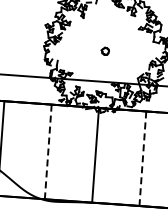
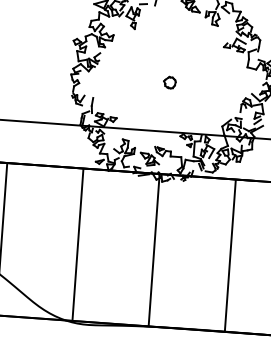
line: (48, 152) -> (78, 245), dashed -> solid
line: (142, 159) -> (229, 256), dashed -> solid

